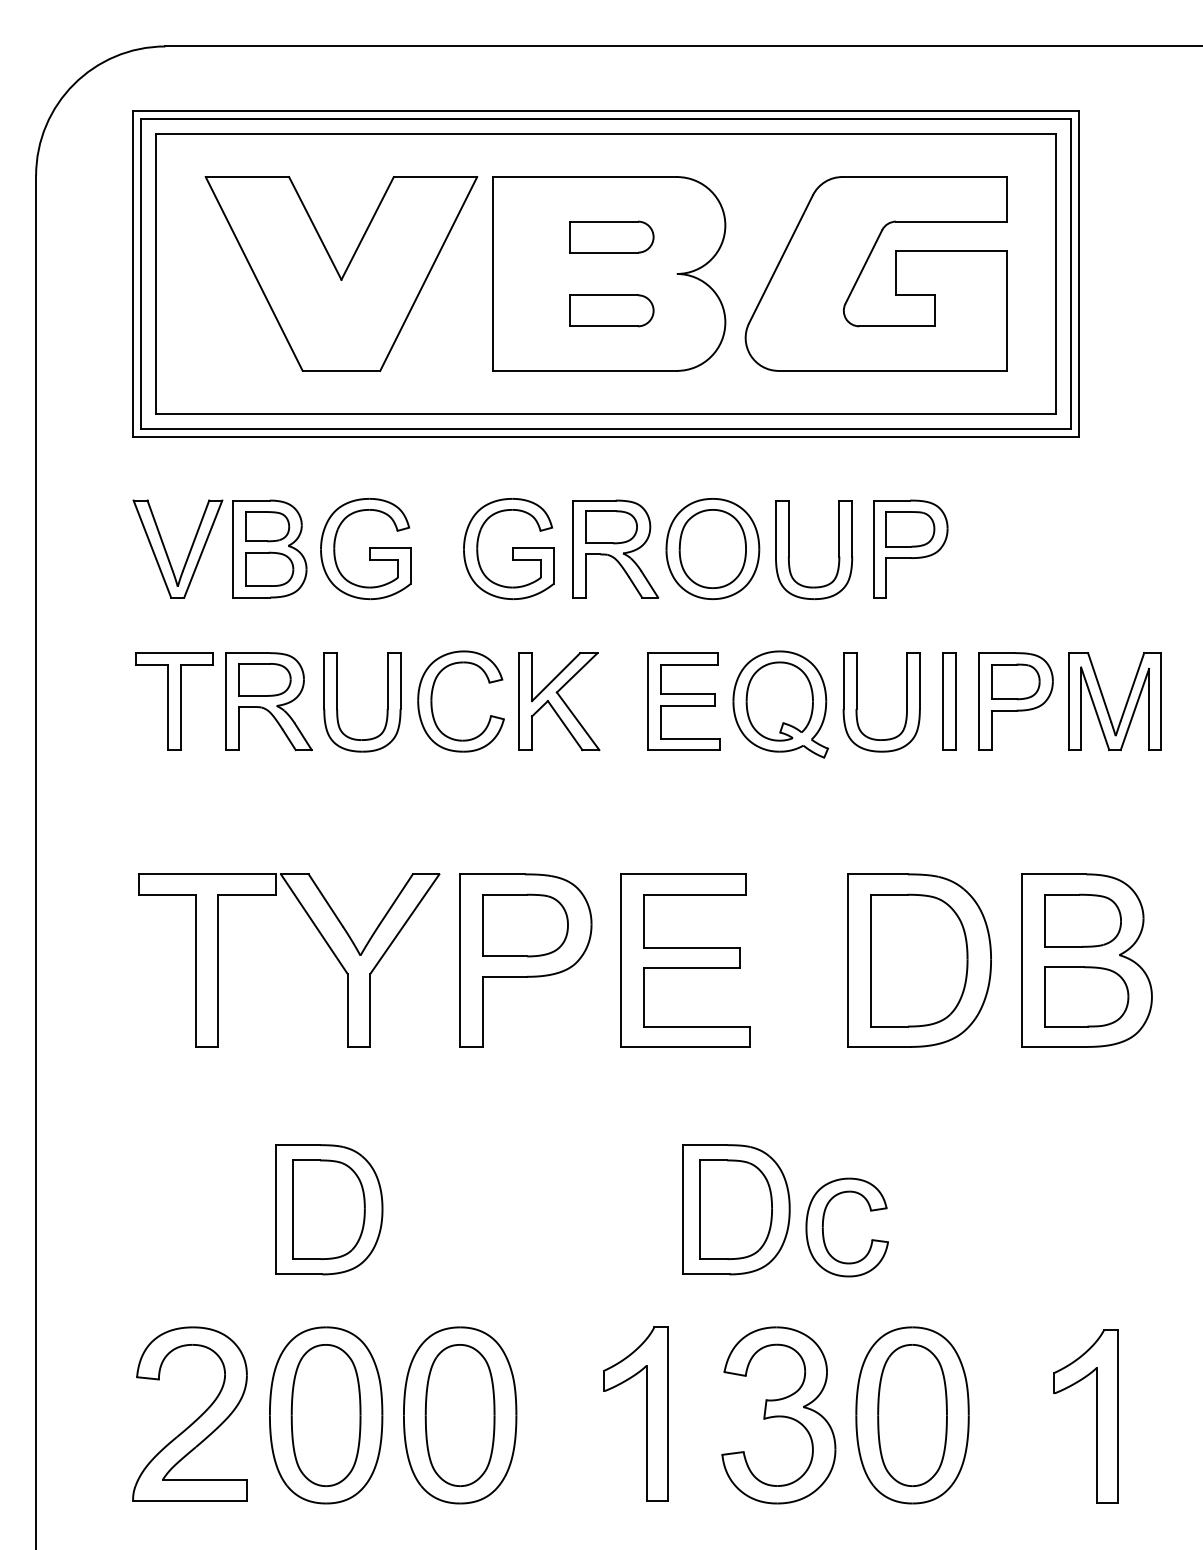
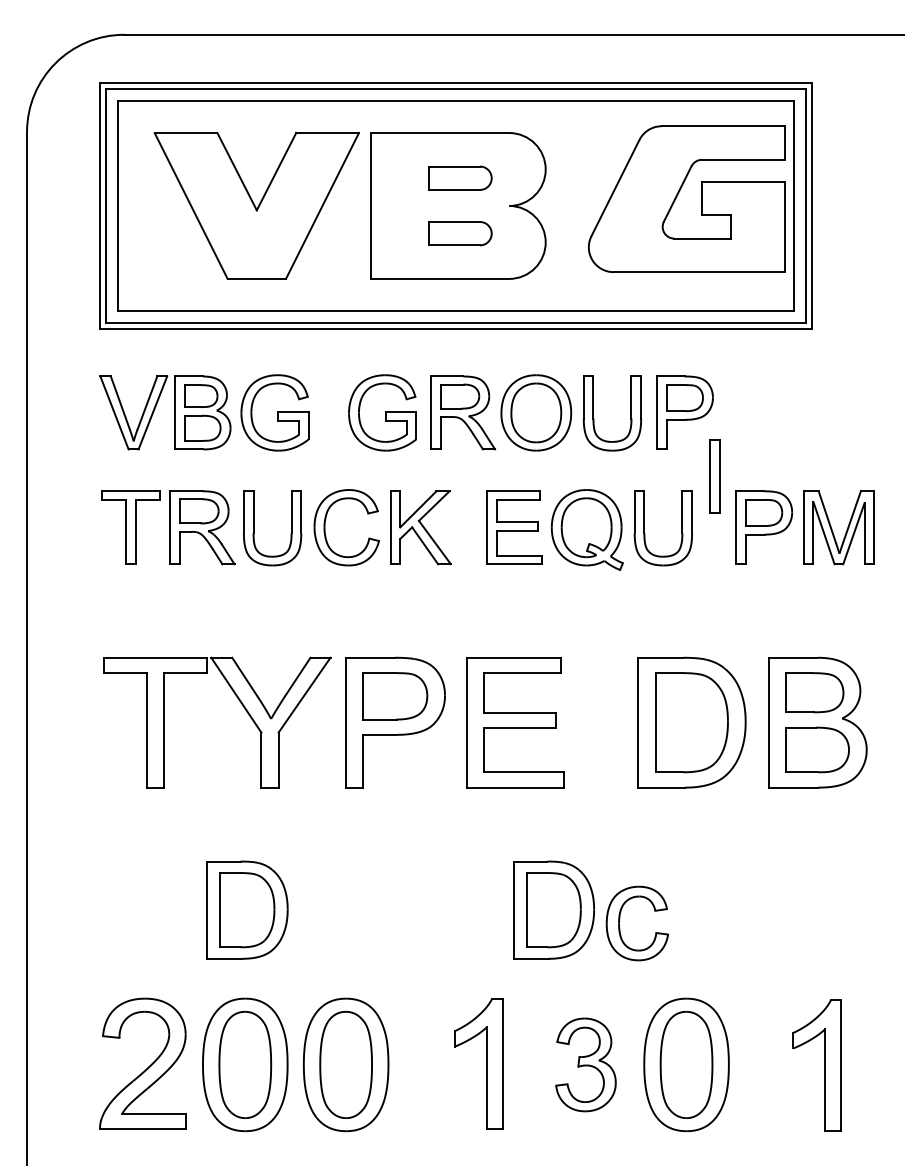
part: (864, 268) -> (678, 195), moved
part: (949, 701) -> (714, 476), moved
part: (778, 1415) -> (585, 1064), size x0.7

